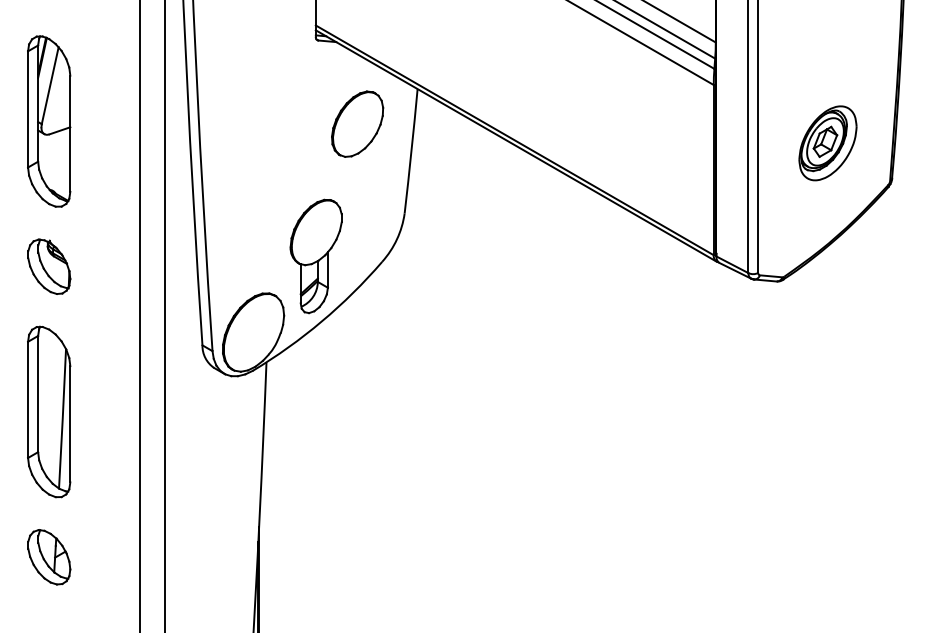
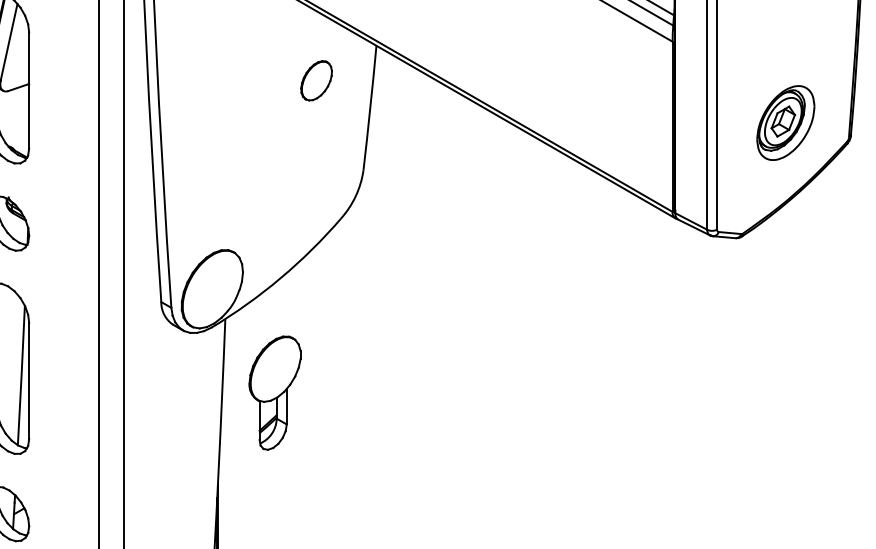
part: (357, 123) -> (316, 80), size x0.6
part: (827, 143) -> (785, 123), moved
part: (315, 256) -> (274, 393), moved

